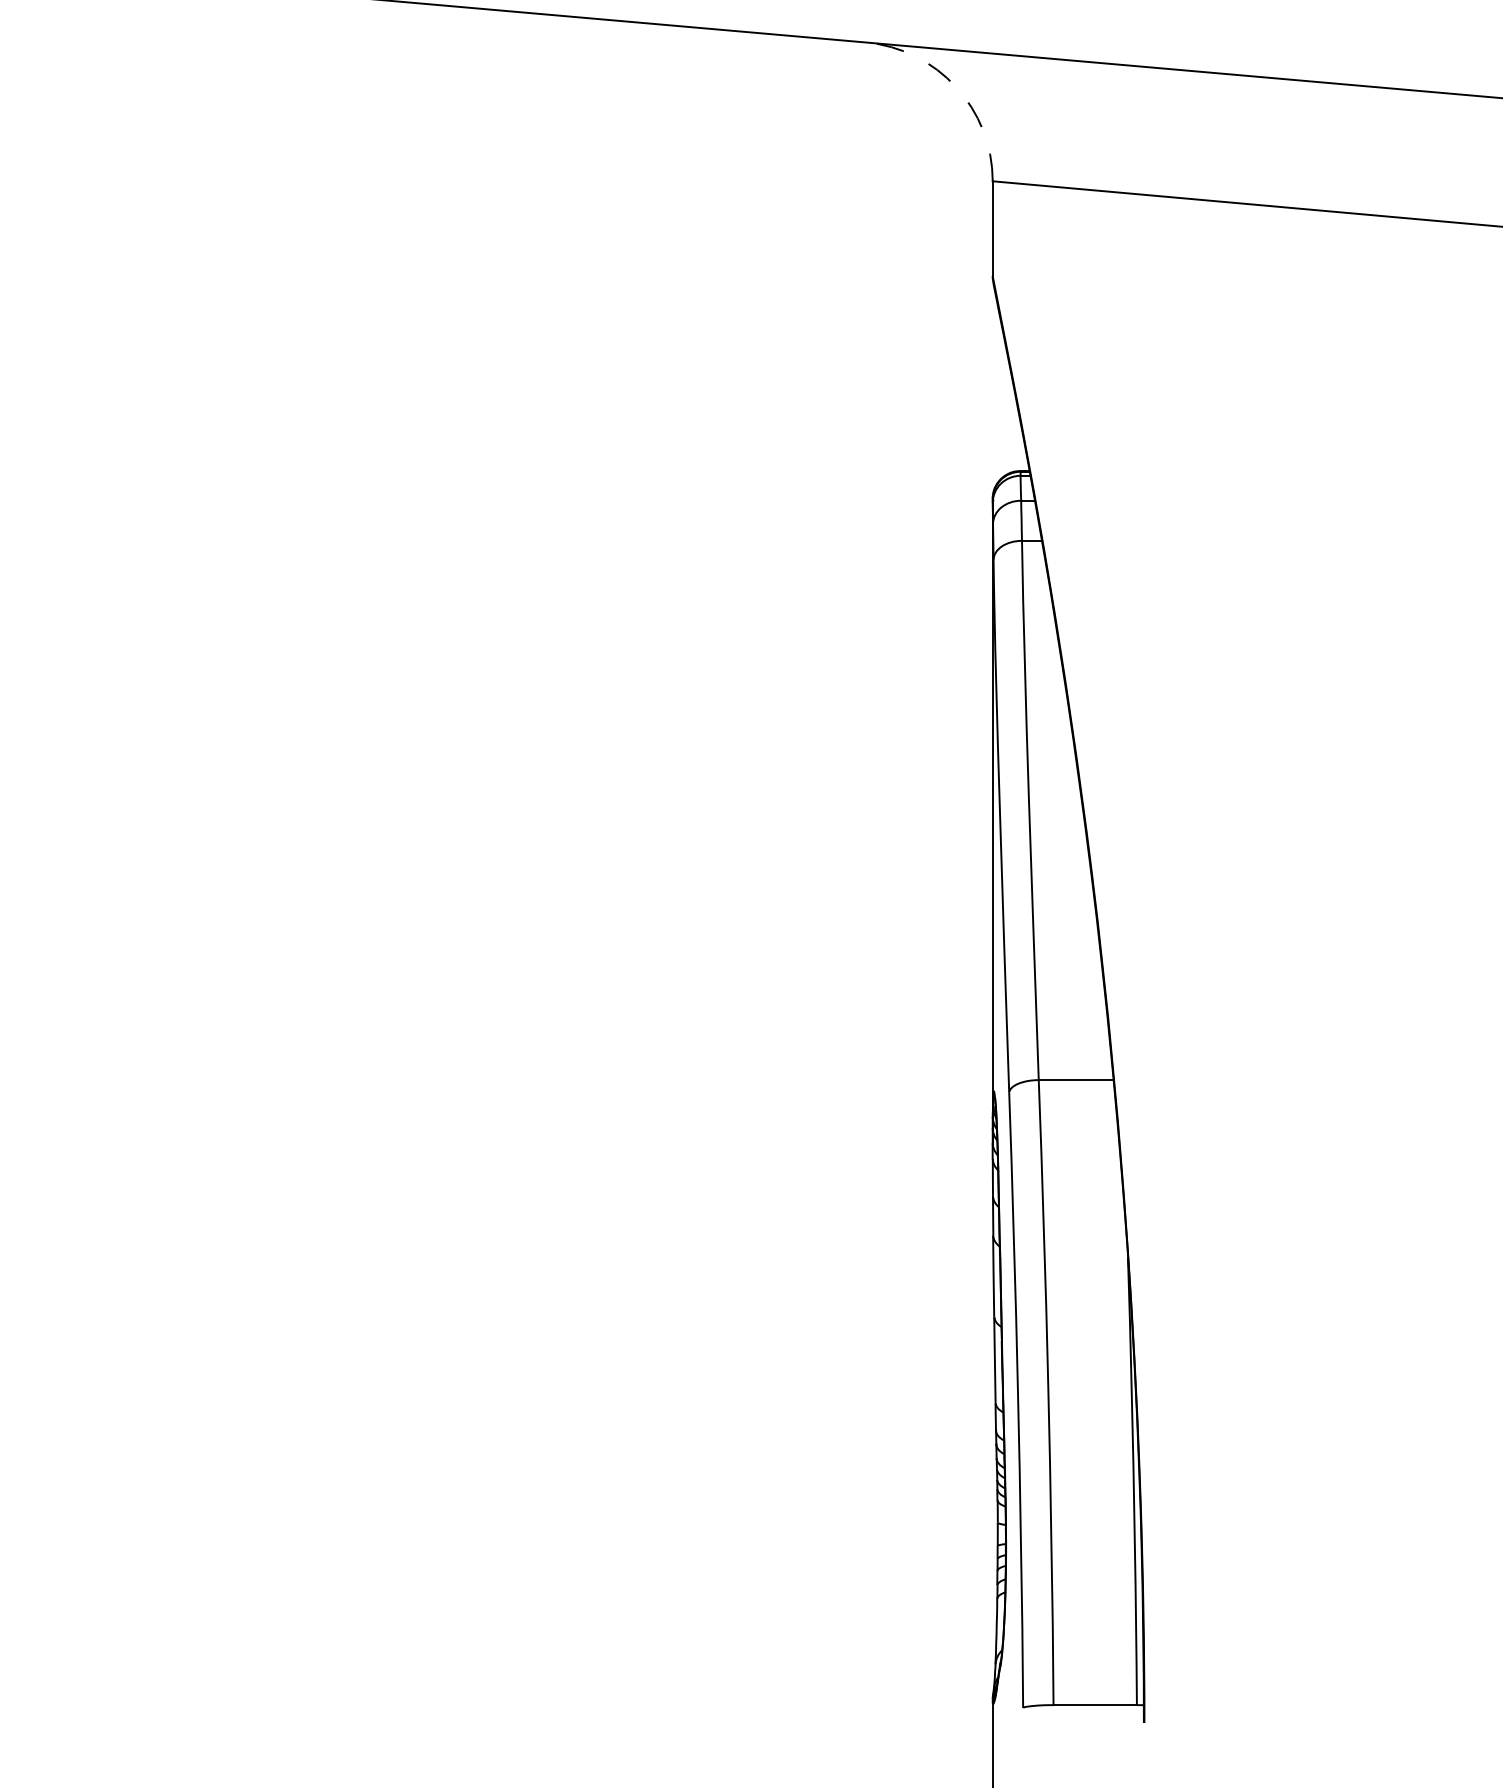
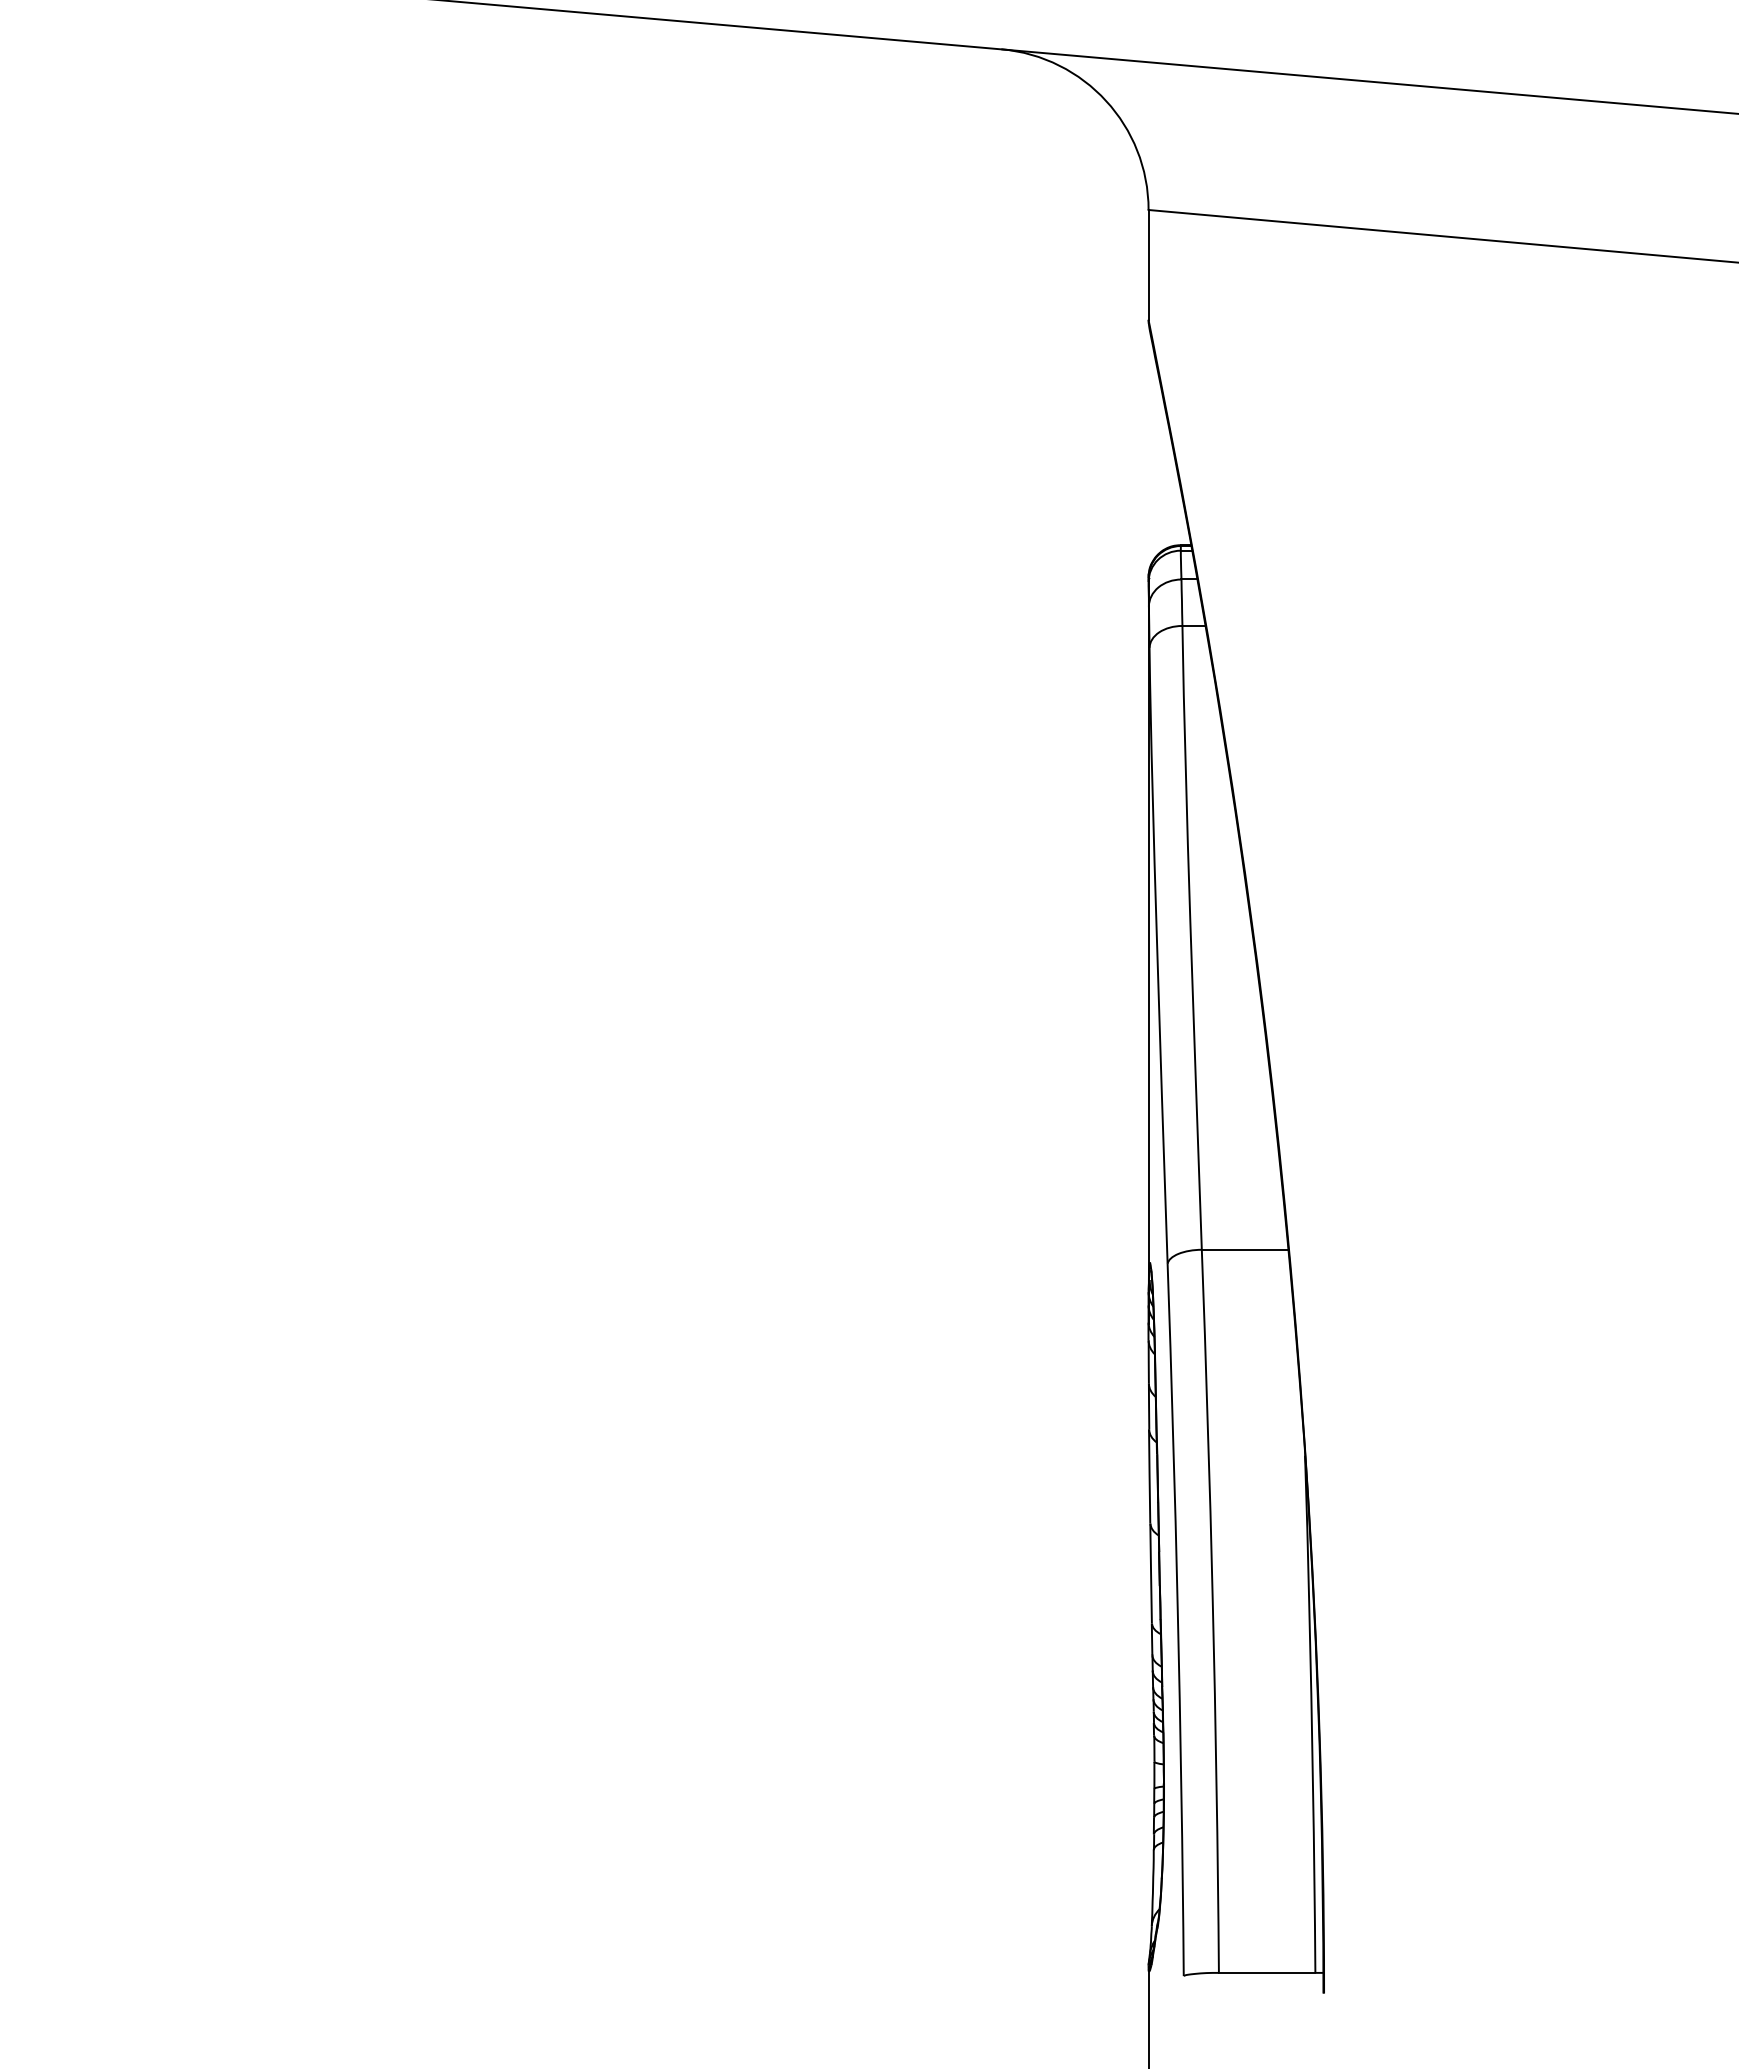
arc: (956, 87) -> (1106, 101), dashed -> solid

